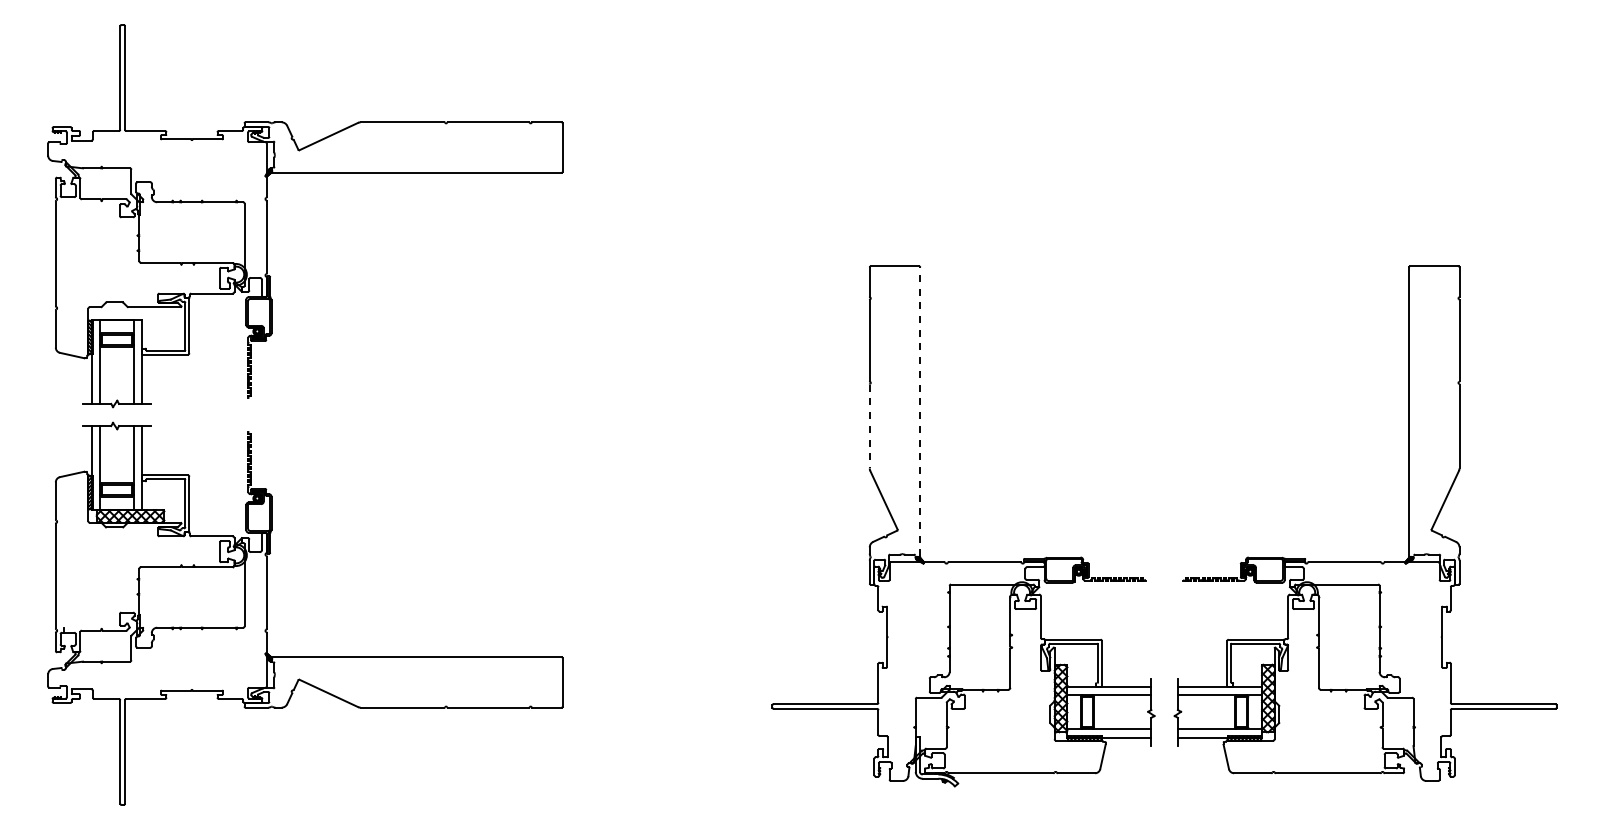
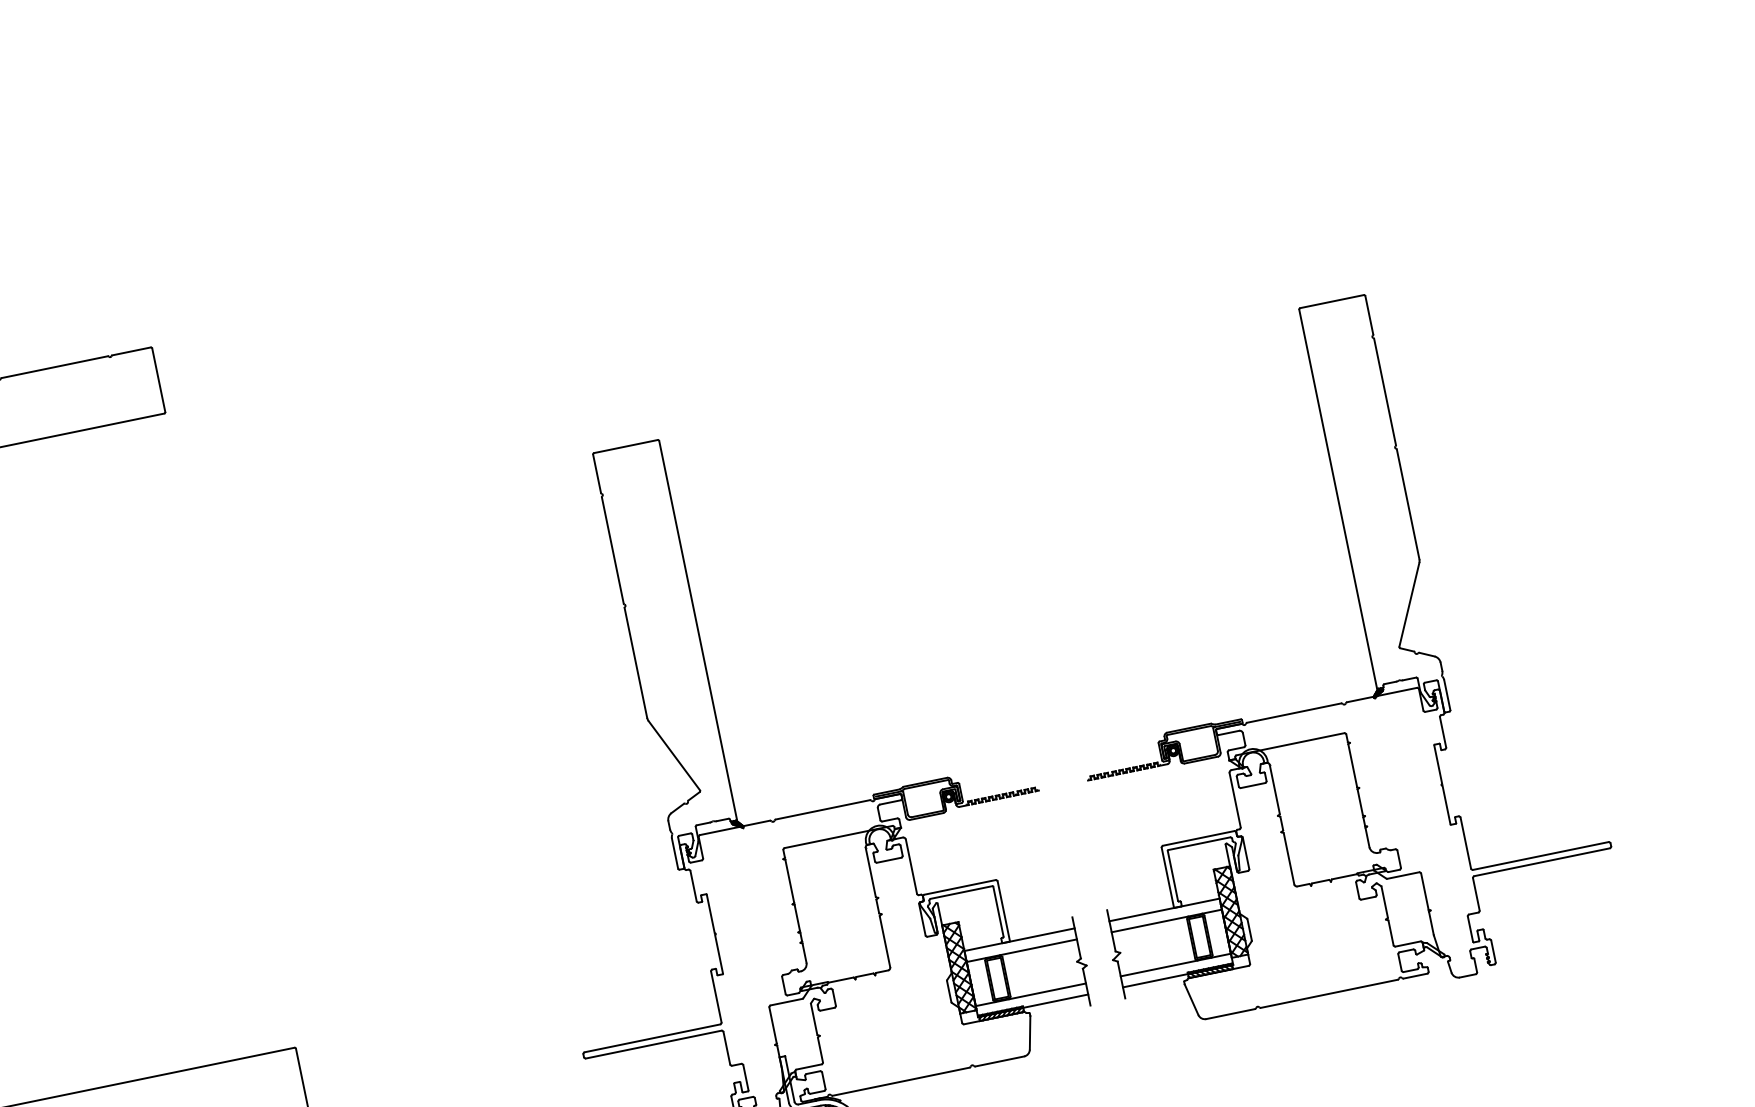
line: (920, 411) -> (698, 629), dashed -> solid
line: (869, 426) -> (635, 663), dashed -> solid

